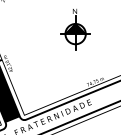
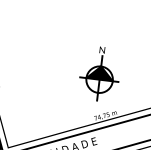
part: (75, 29) -> (100, 73), moved

